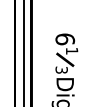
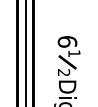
text: (61, 69) -> (63, 72), 3 -> 2

